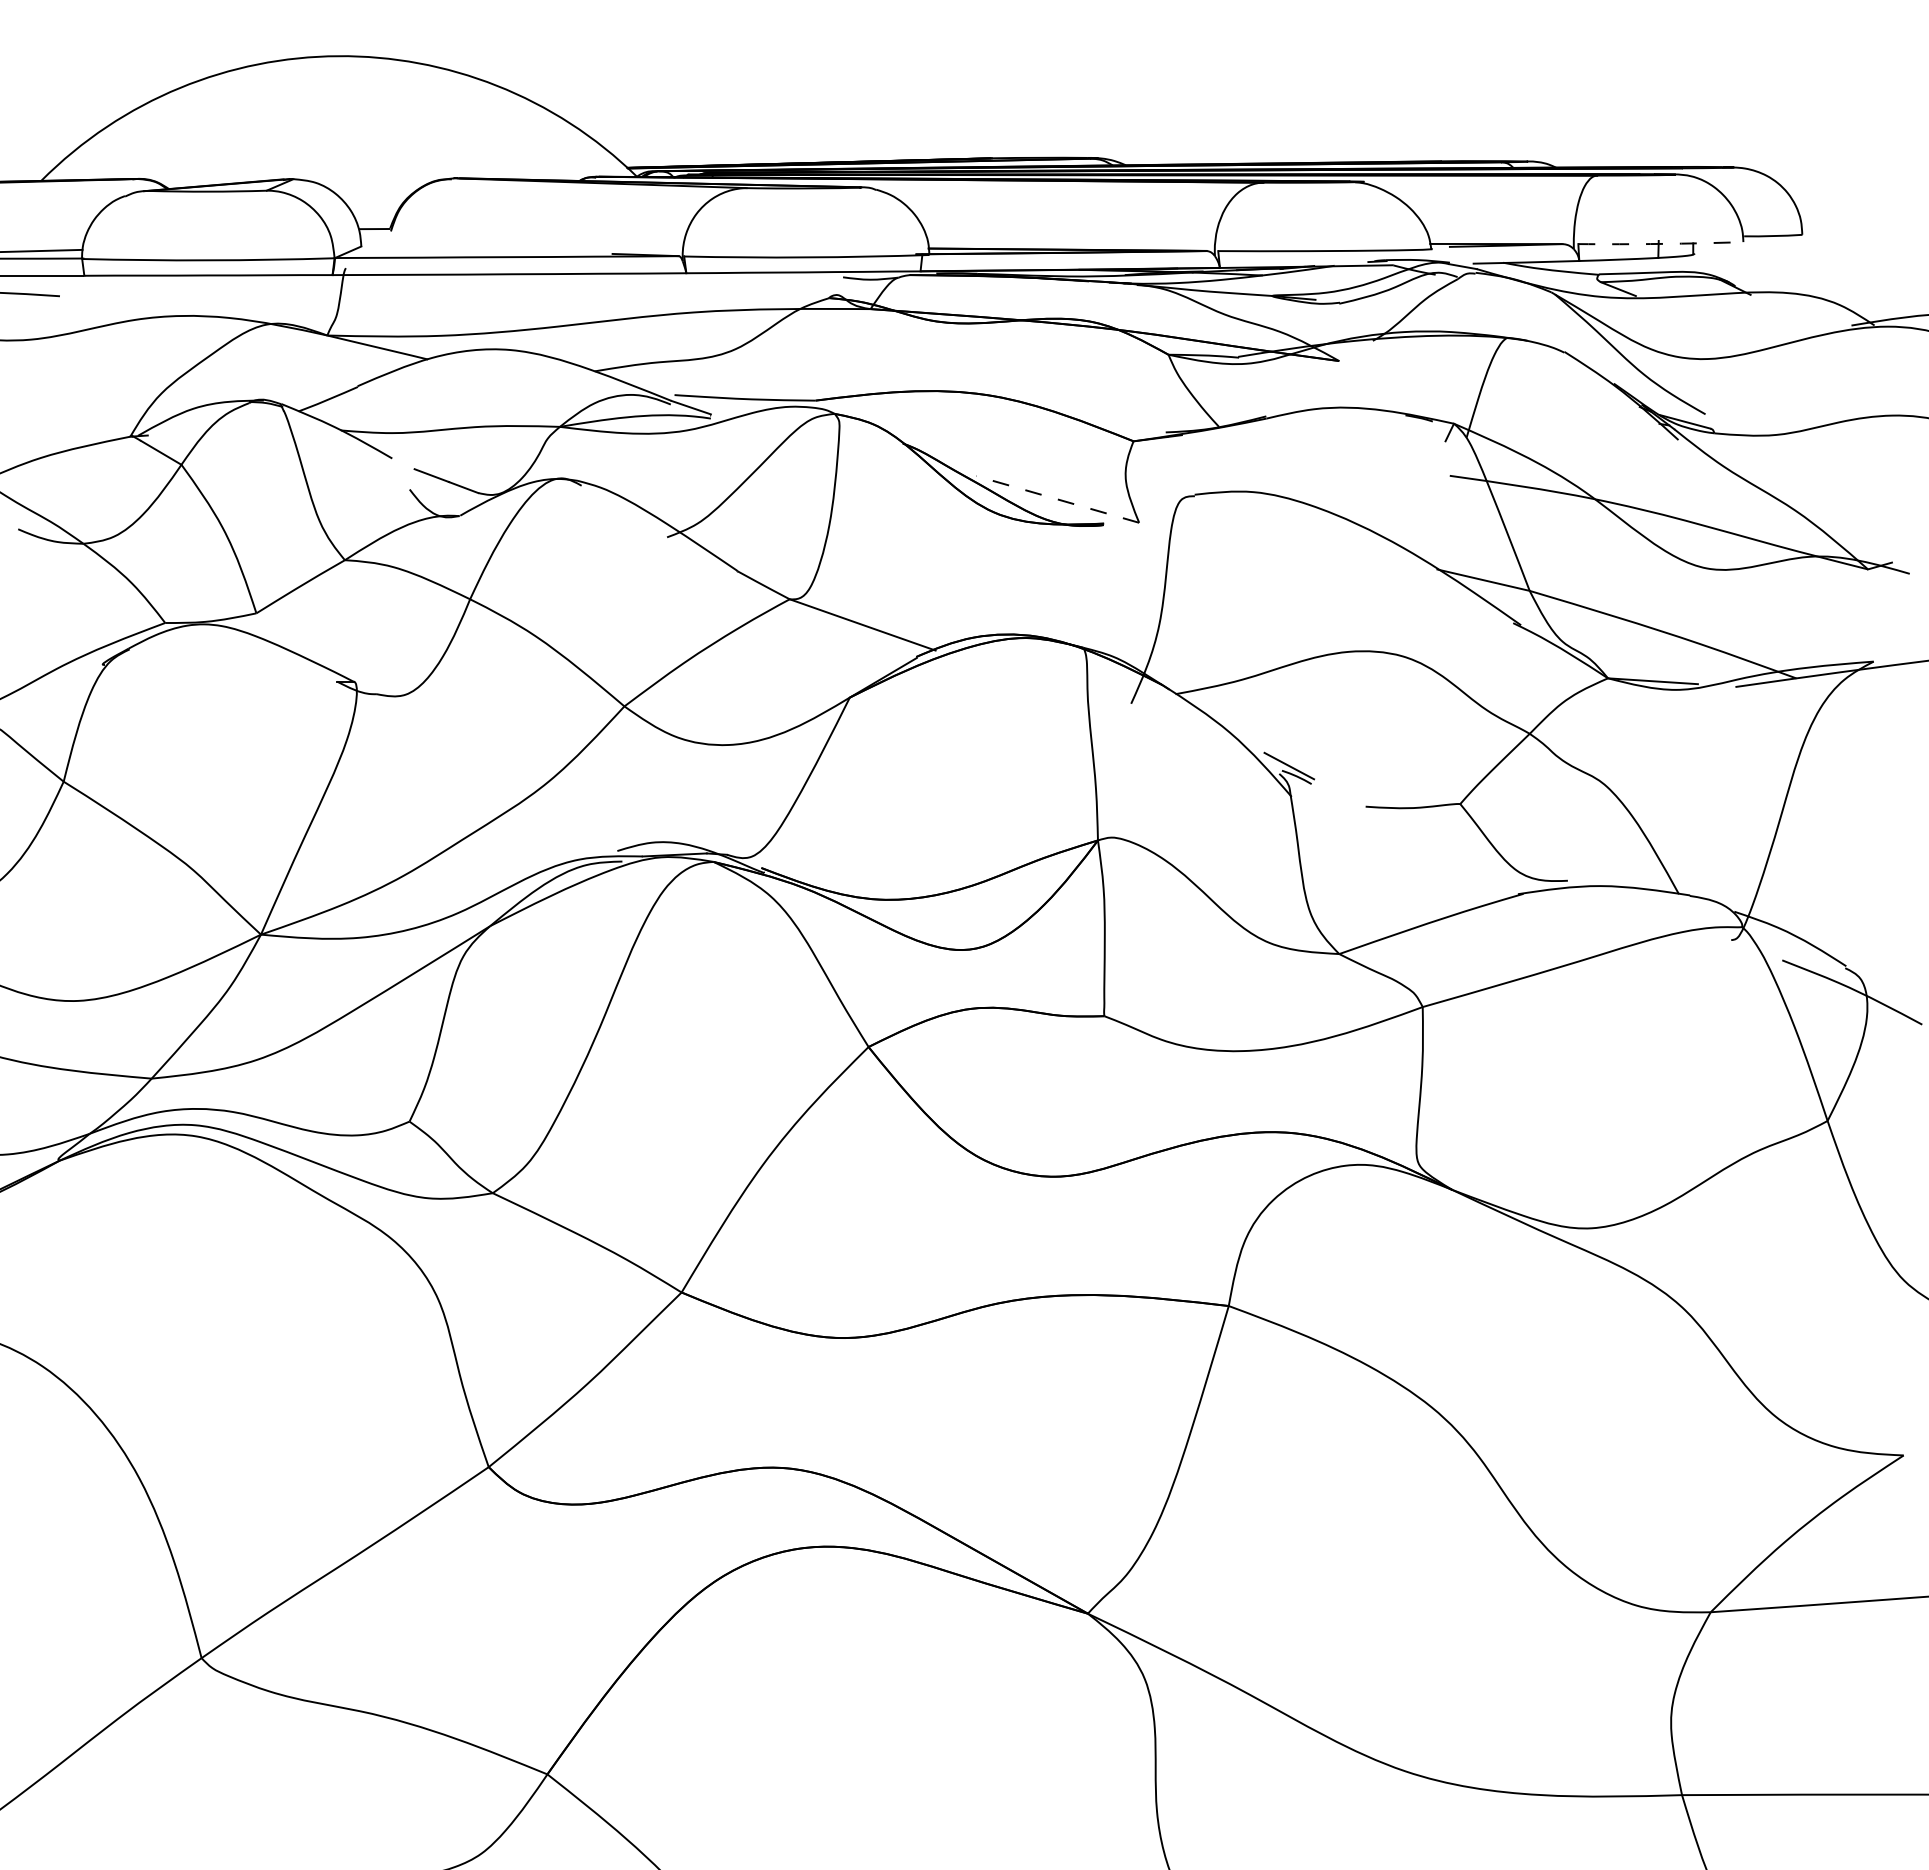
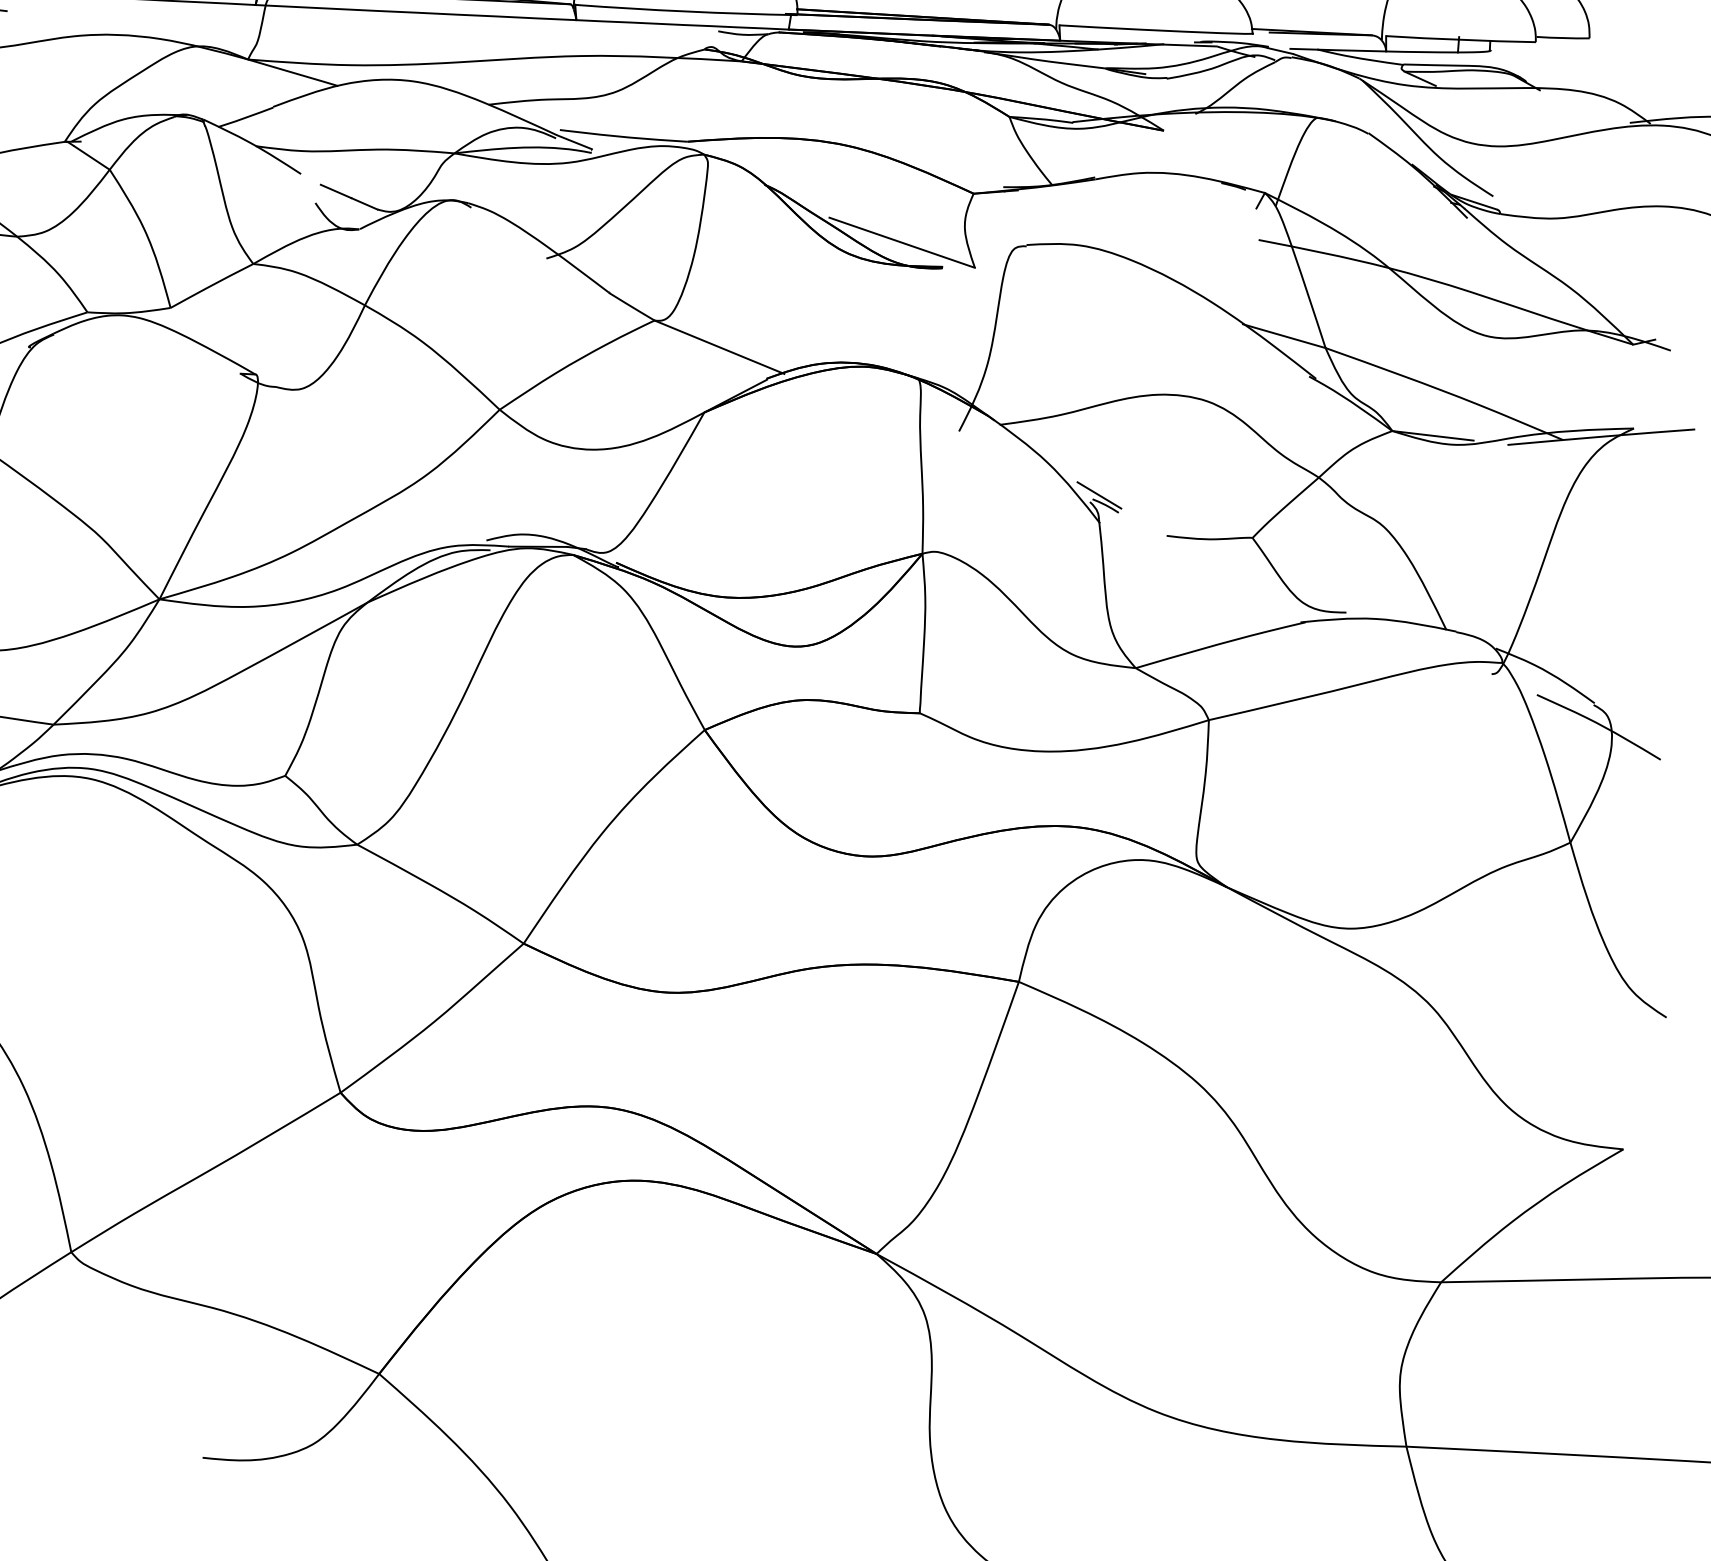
arc: (1661, 243) -> (1461, 39), dashed -> solid
line: (1057, 499) -> (901, 242), dashed -> solid

